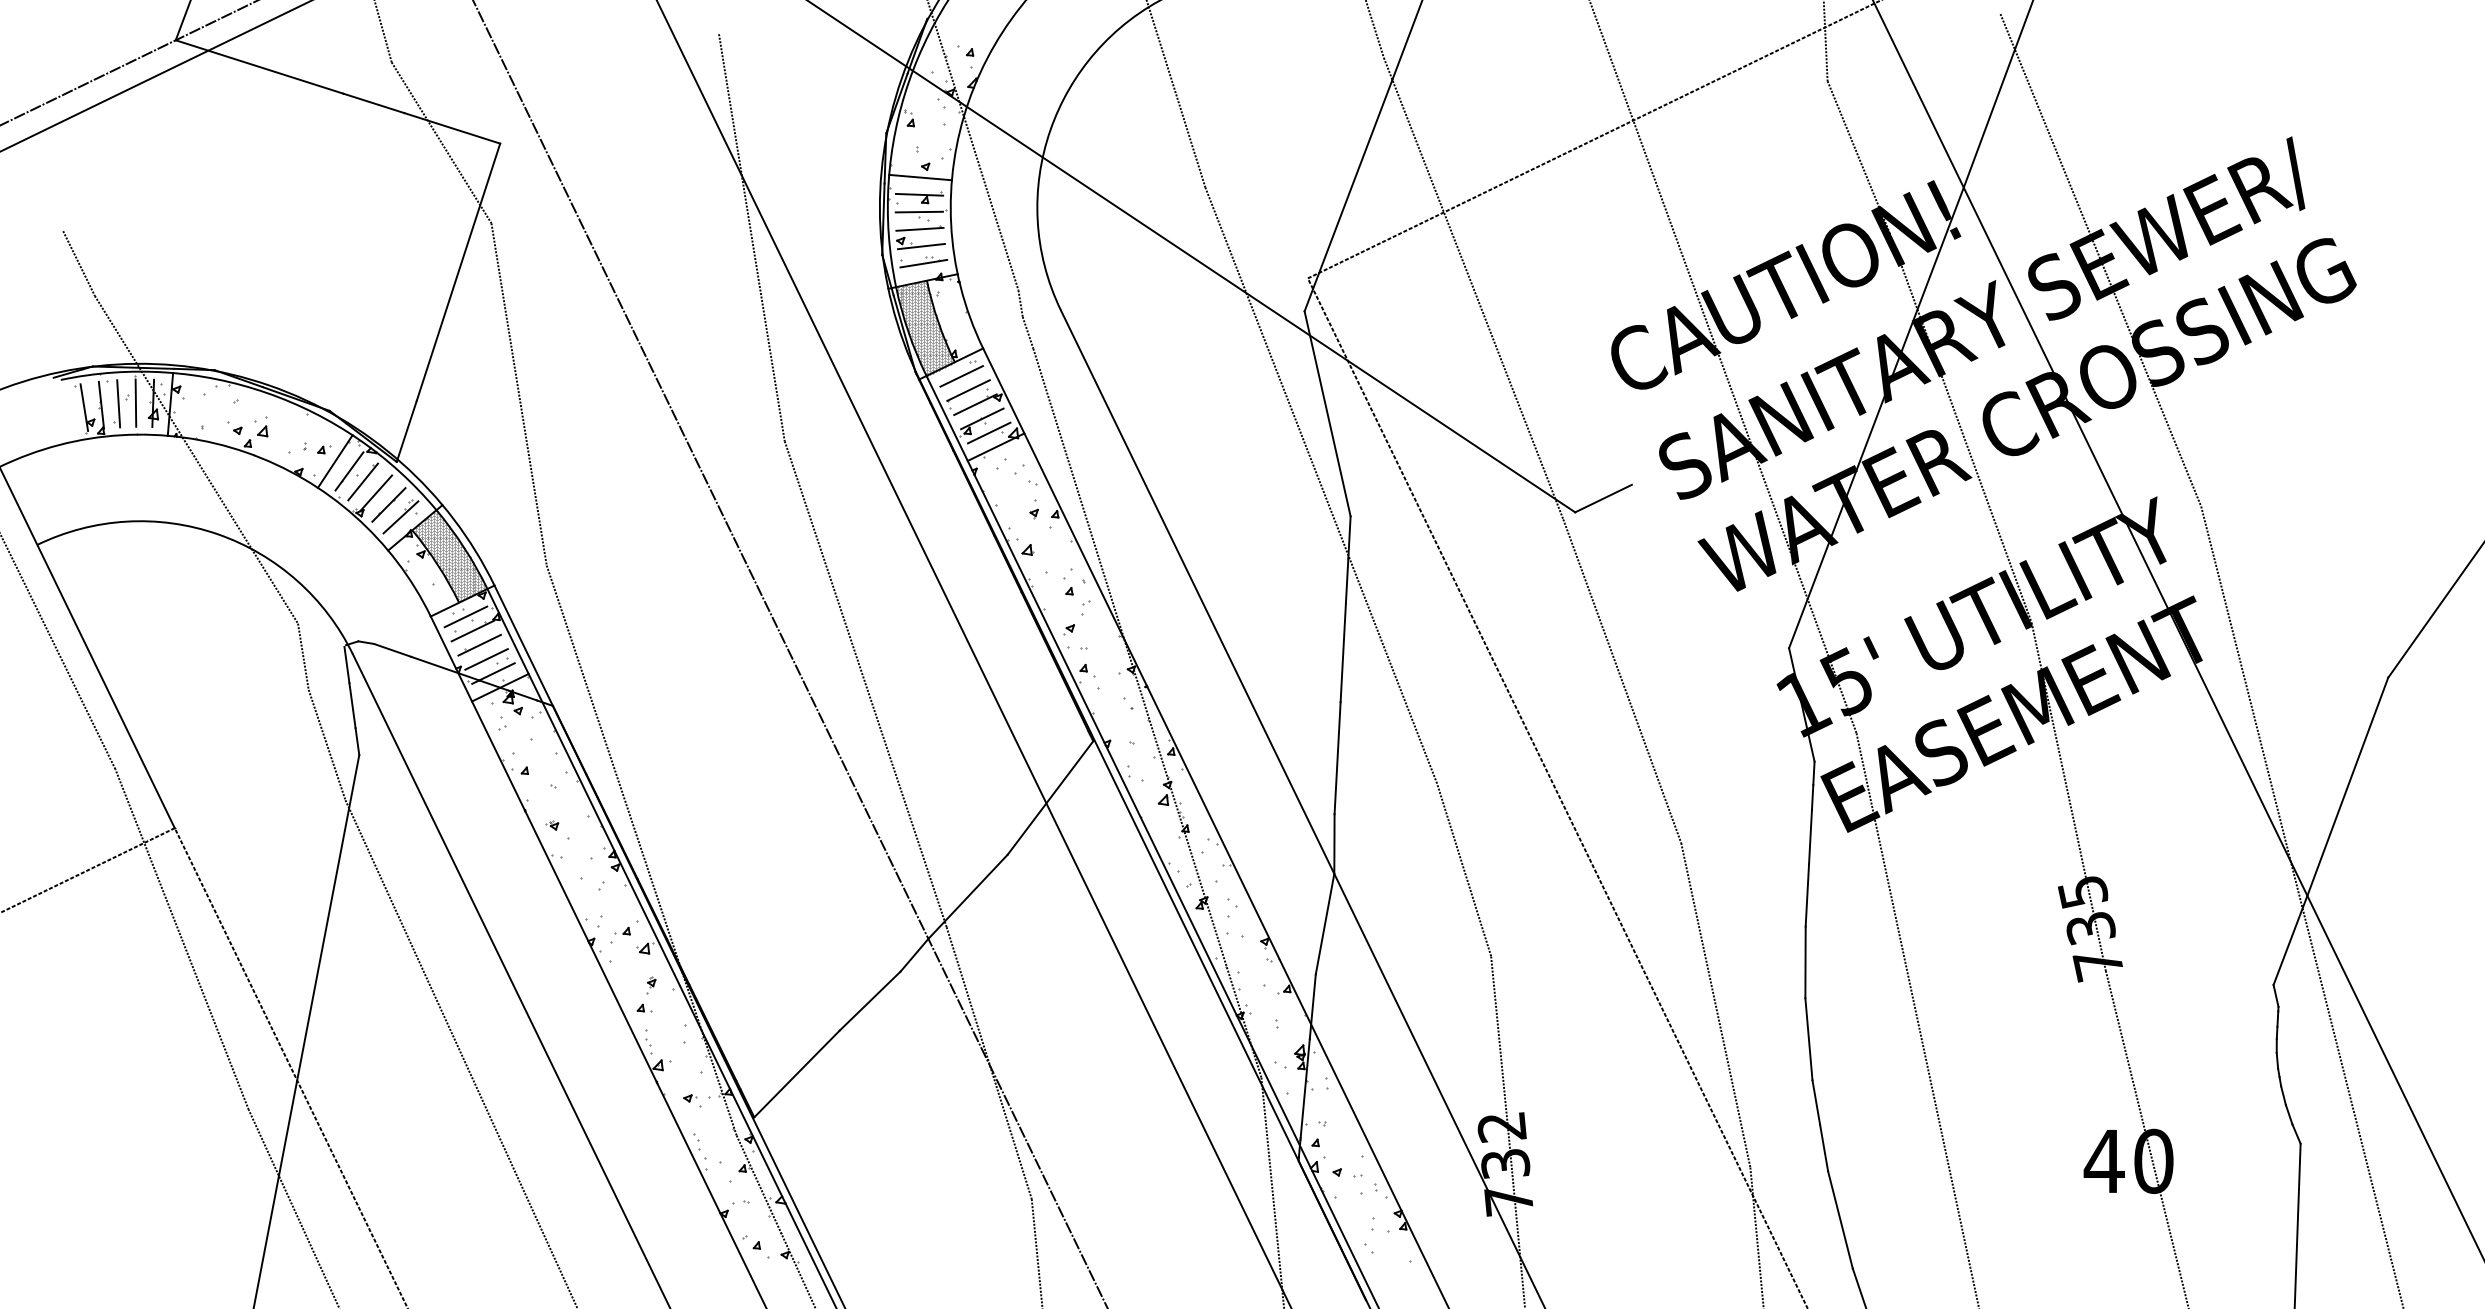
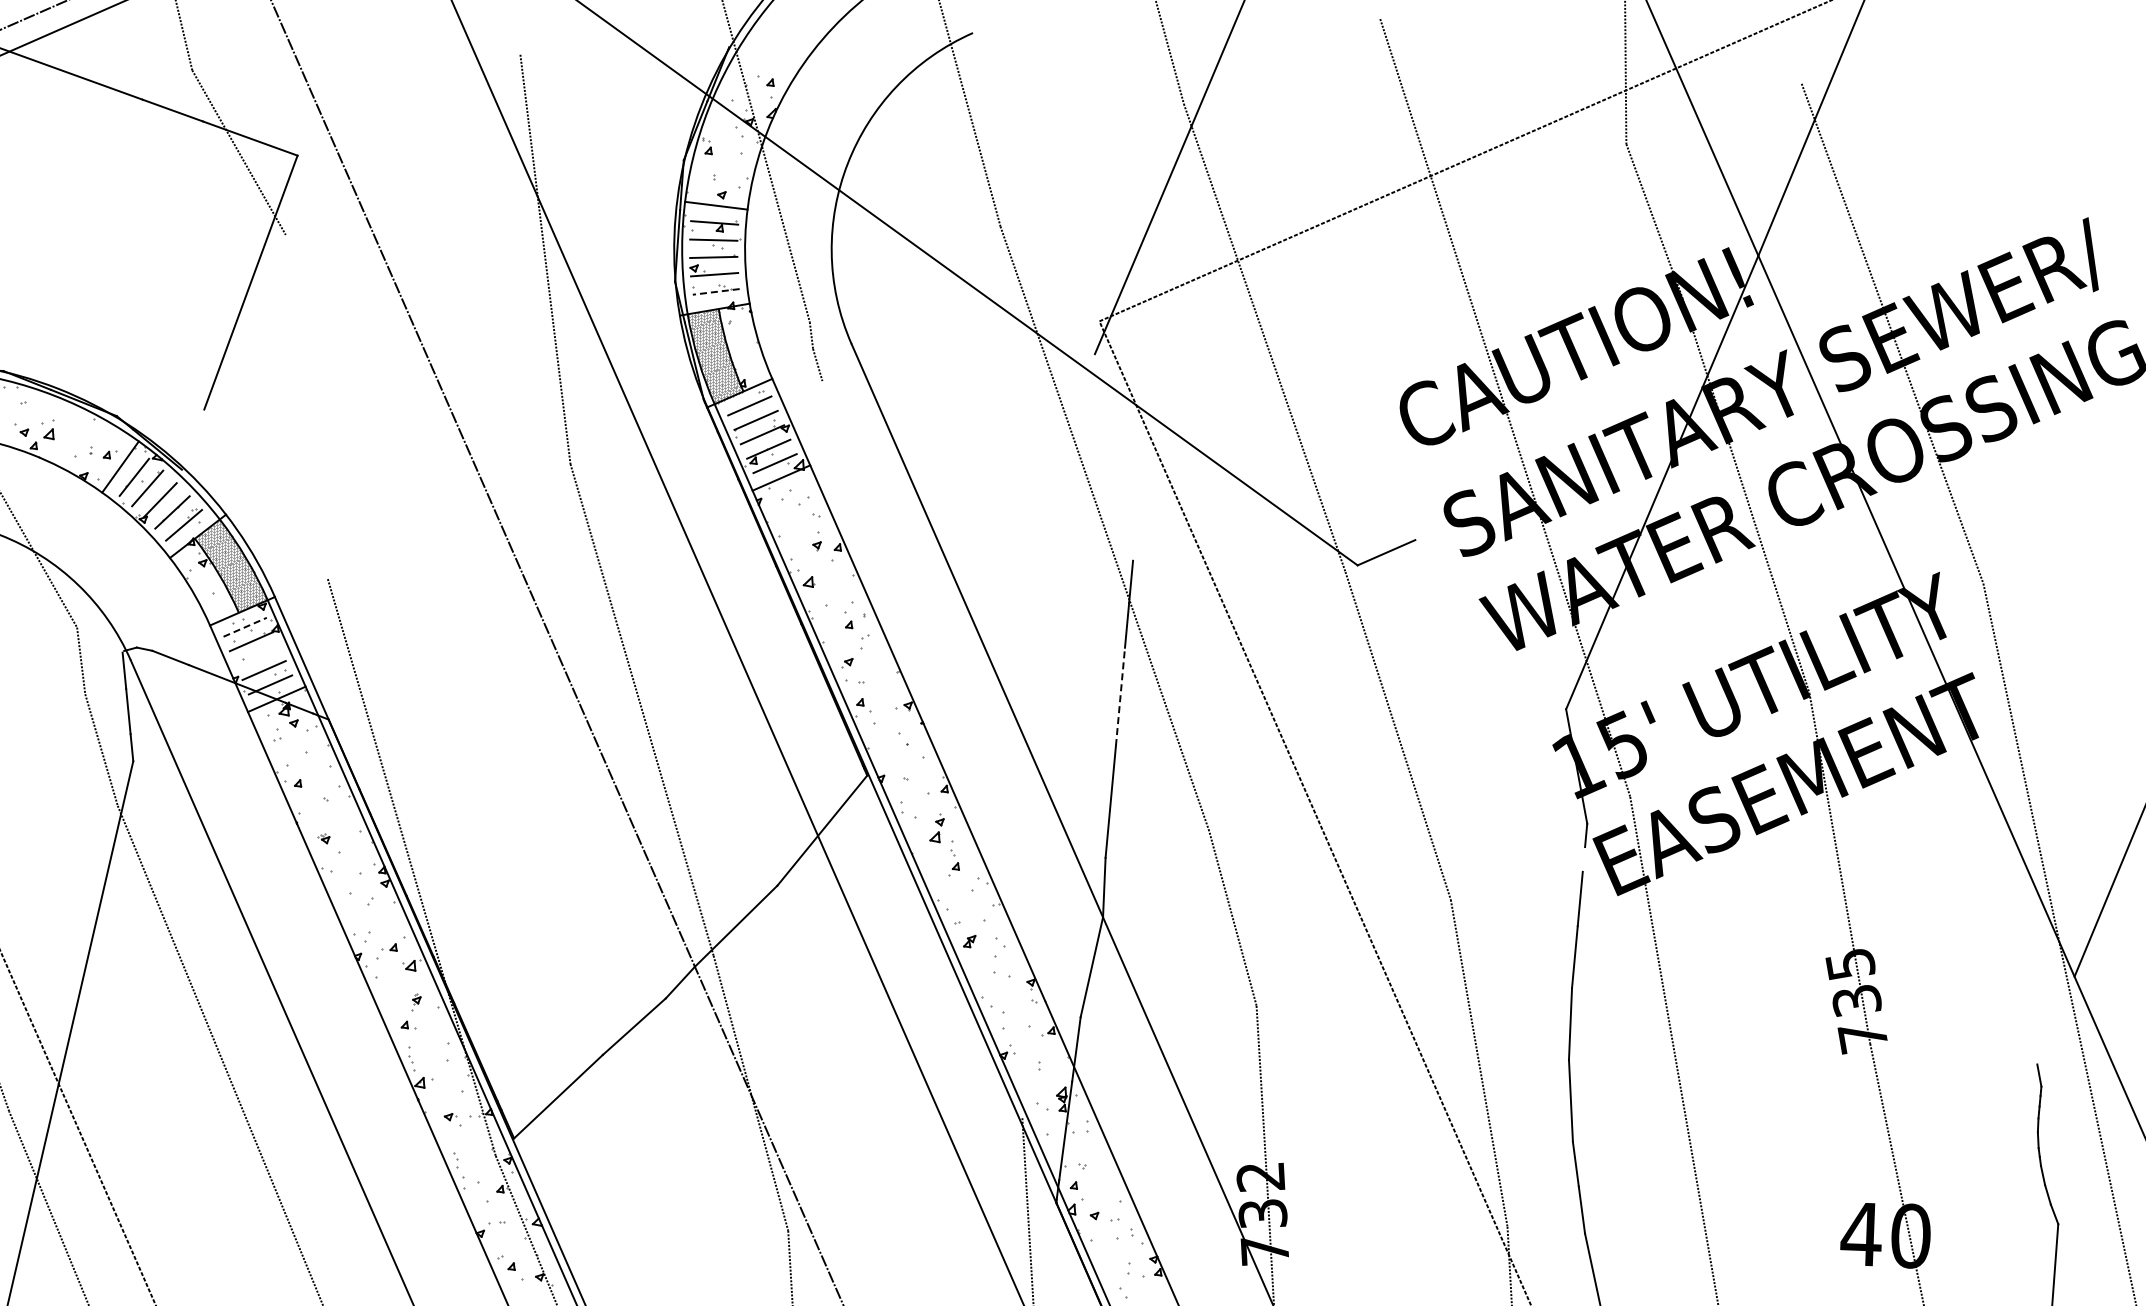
line: (923, 263) -> (715, 291), solid -> dashed
line: (518, 394) -> (306, 407), removed
line: (1327, 413) -> (1113, 457), removed
line: (406, 430) -> (192, 438), removed
line: (465, 616) -> (244, 626), solid -> dashed
line: (479, 644) -> (257, 655), removed
line: (1343, 652) -> (1120, 696), solid -> dashed
line: (1147, 712) -> (922, 748), removed
line: (1812, 797) -> (1583, 859), removed
line: (2290, 939) -> (2055, 1019), removed

